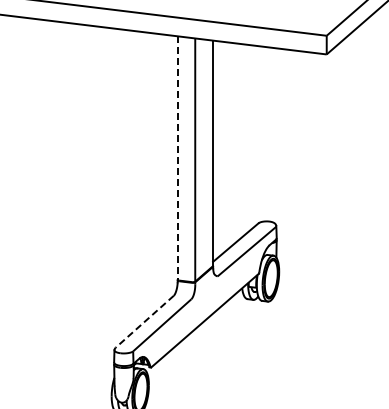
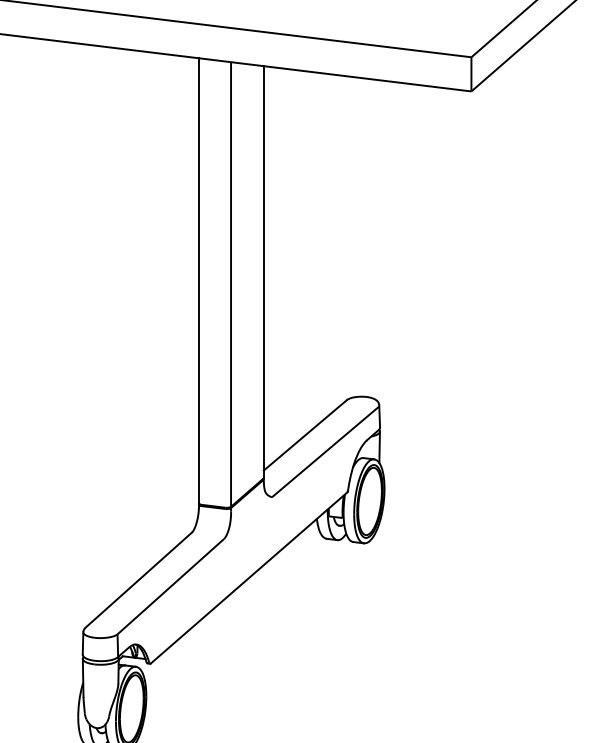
line: (177, 158) -> (198, 281), dashed -> solid
line: (144, 322) -> (138, 581), dashed -> solid

